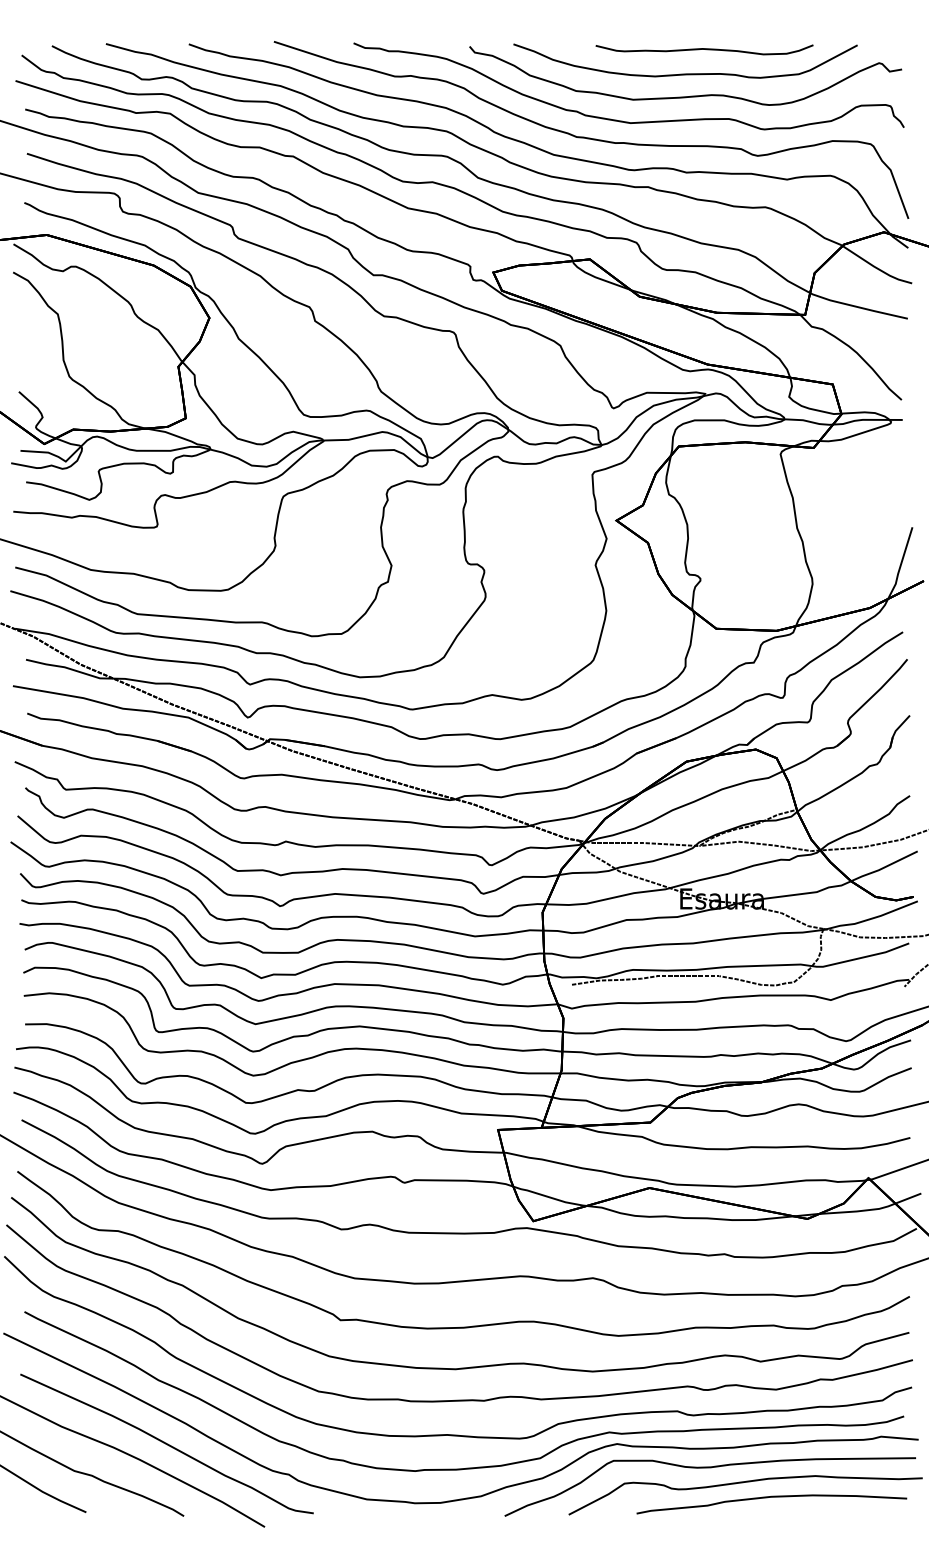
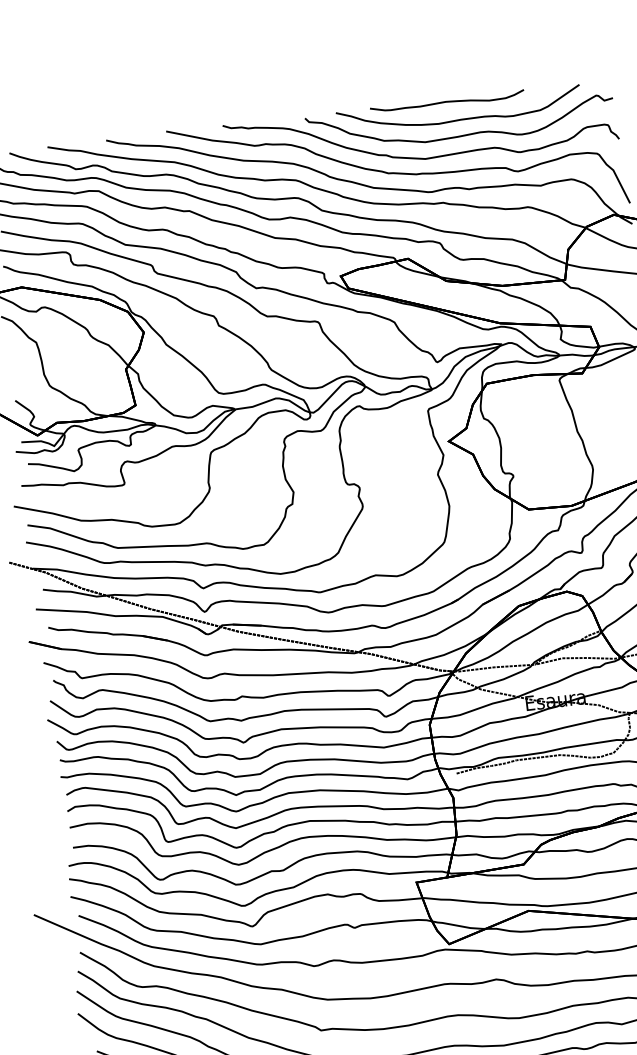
curve: (704, 49) -> (447, 102), moved

